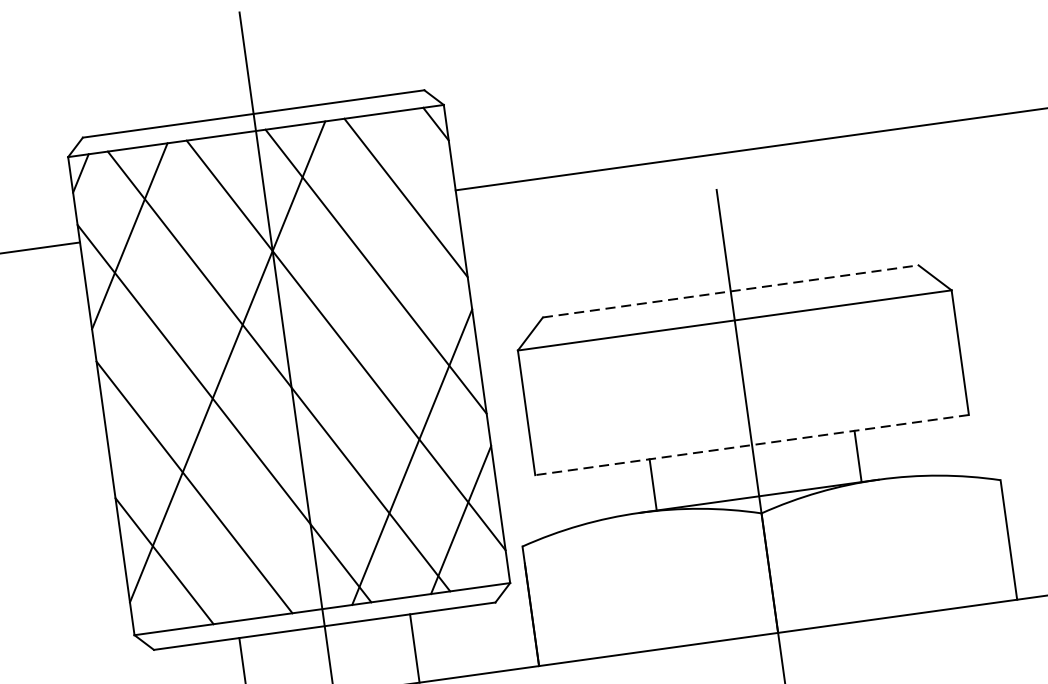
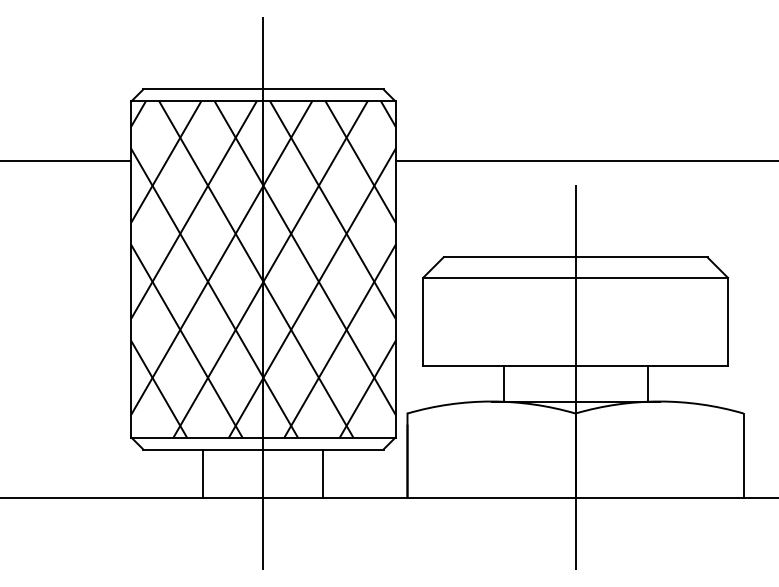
line: (732, 291) -> (576, 257), dashed -> solid
line: (177, 298) -> (193, 209), added
line: (299, 368) -> (270, 269), added
line: (363, 394) -> (312, 293), added
line: (751, 445) -> (575, 365), dashed -> solid

